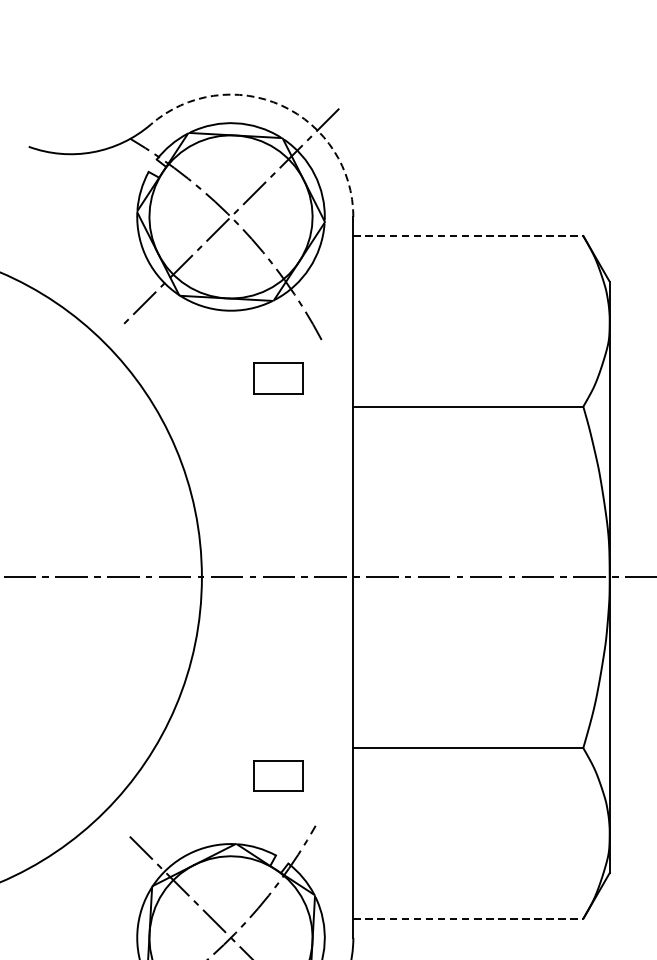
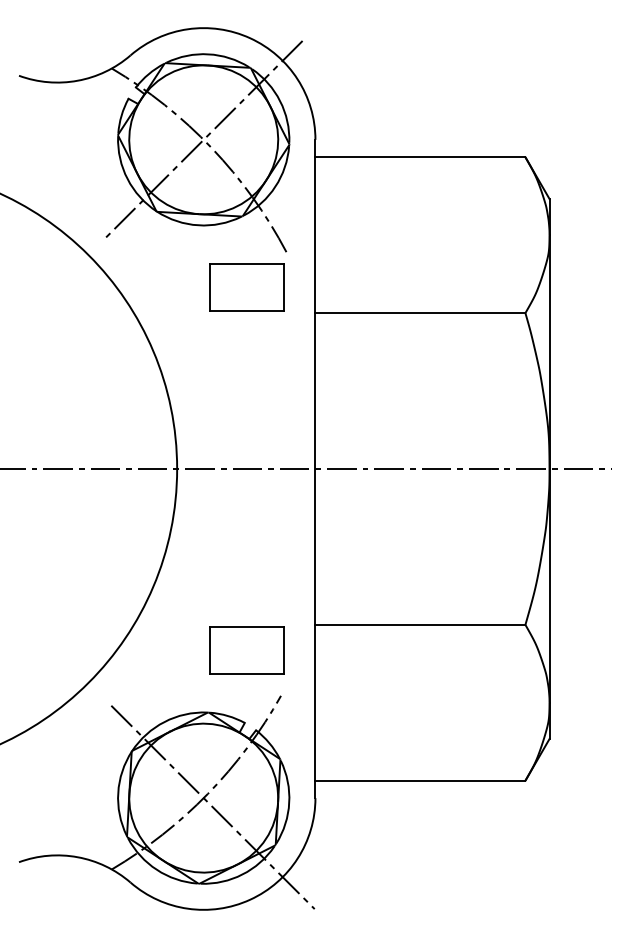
arc: (282, 105) -> (250, 38), dashed -> solid
line: (468, 236) -> (420, 157), dashed -> solid
part: (277, 378) -> (246, 287), size x1.67
part: (277, 776) -> (246, 650), size x1.67
line: (468, 918) -> (420, 780), dashed -> solid

